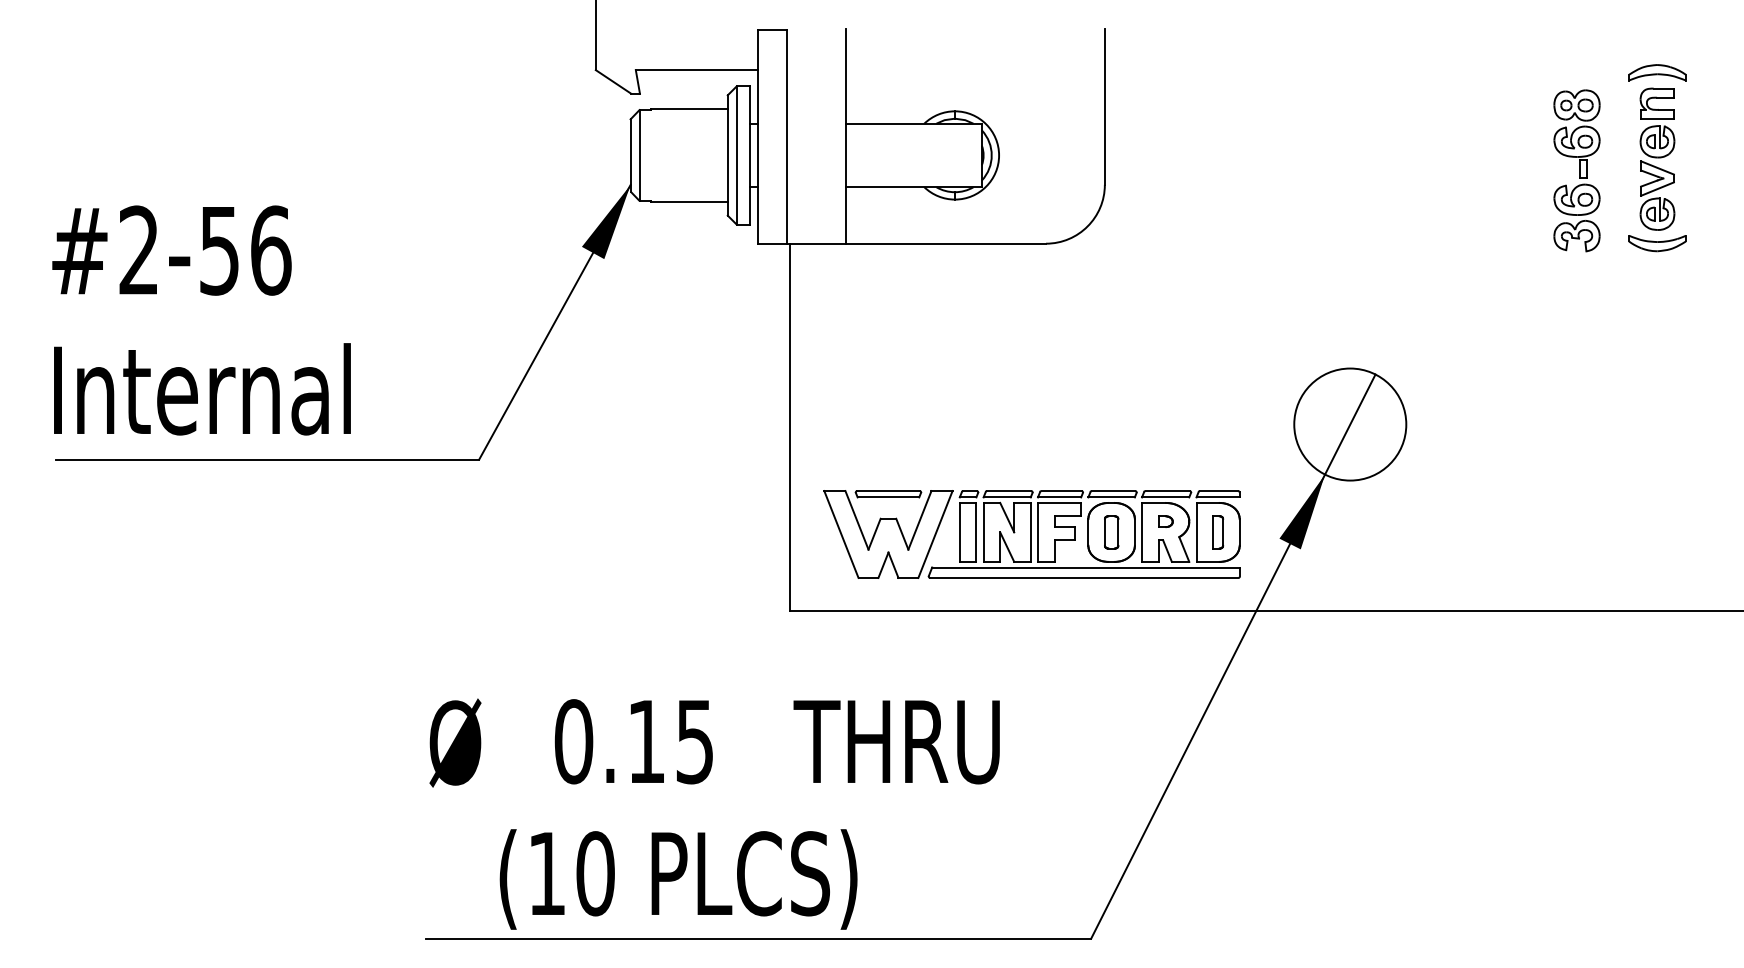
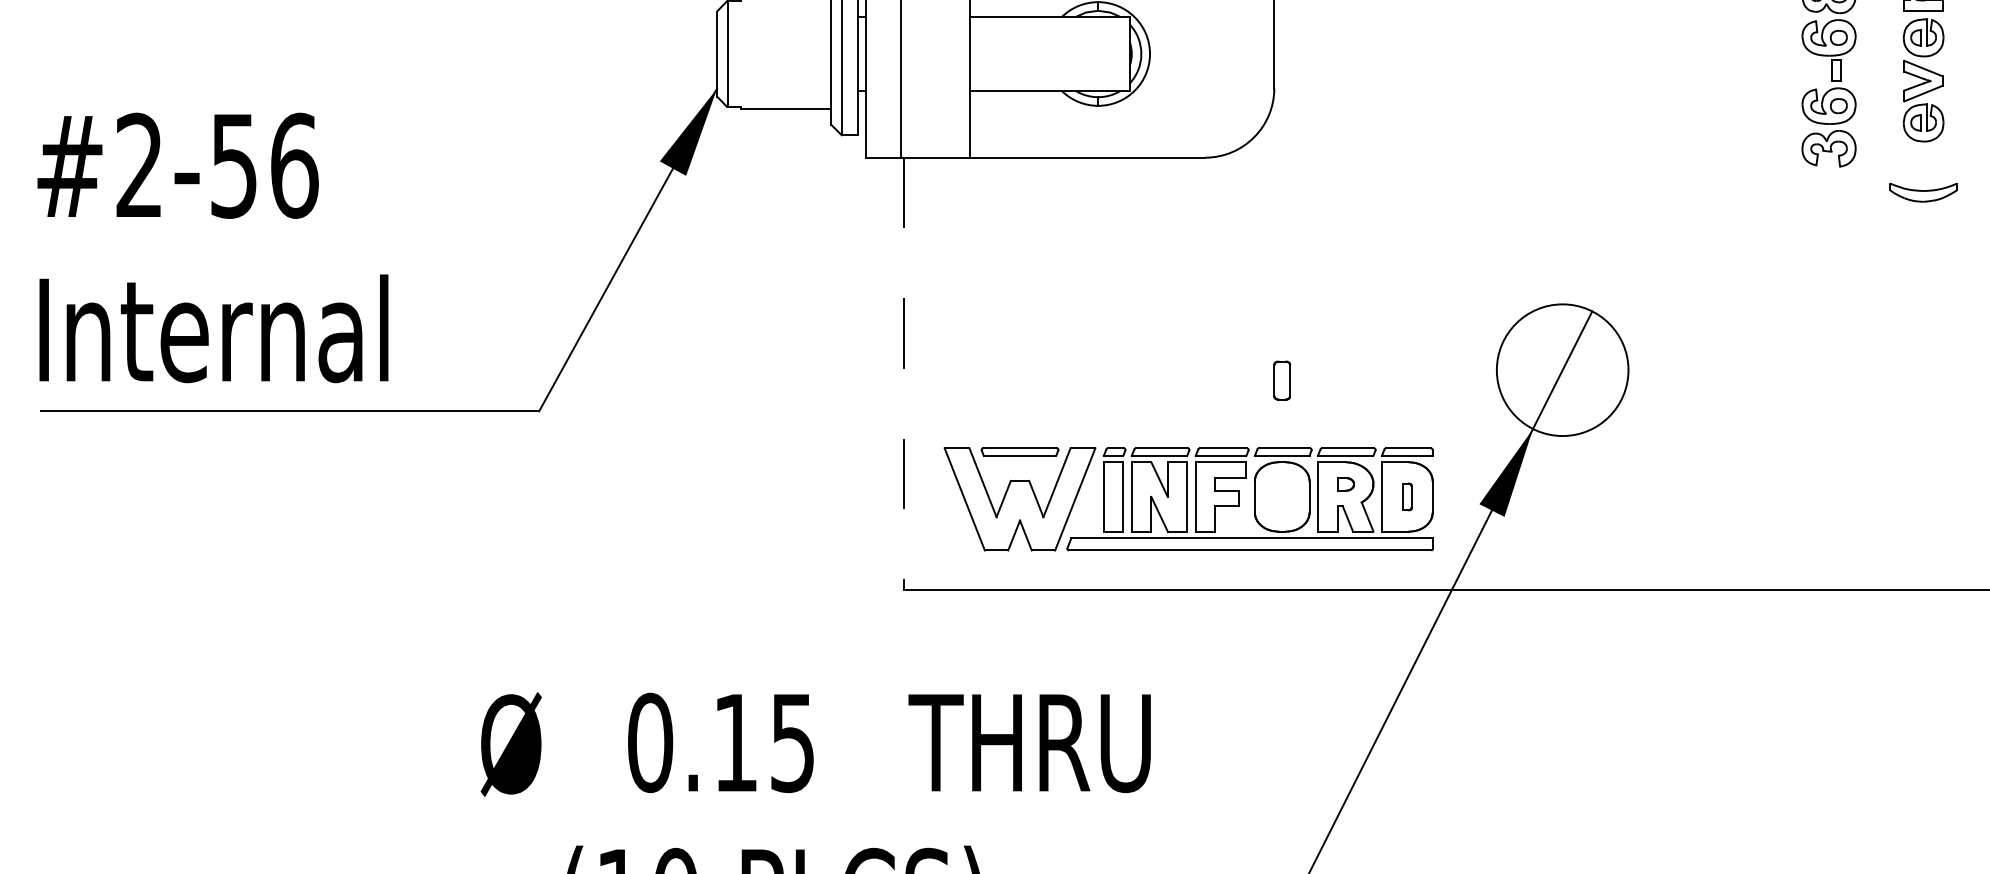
part: (1657, 243) -> (1923, 192), moved
line: (789, 427) -> (903, 373), solid -> dashed
part: (1111, 532) -> (1282, 380), moved
part: (1218, 532) -> (1407, 497), size x0.7

